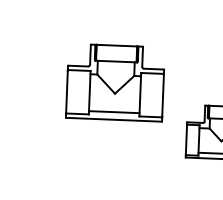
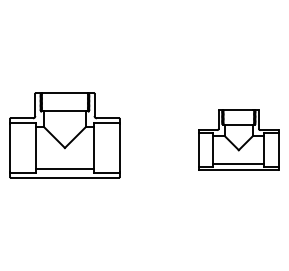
part: (115, 82) -> (64, 135), moved

